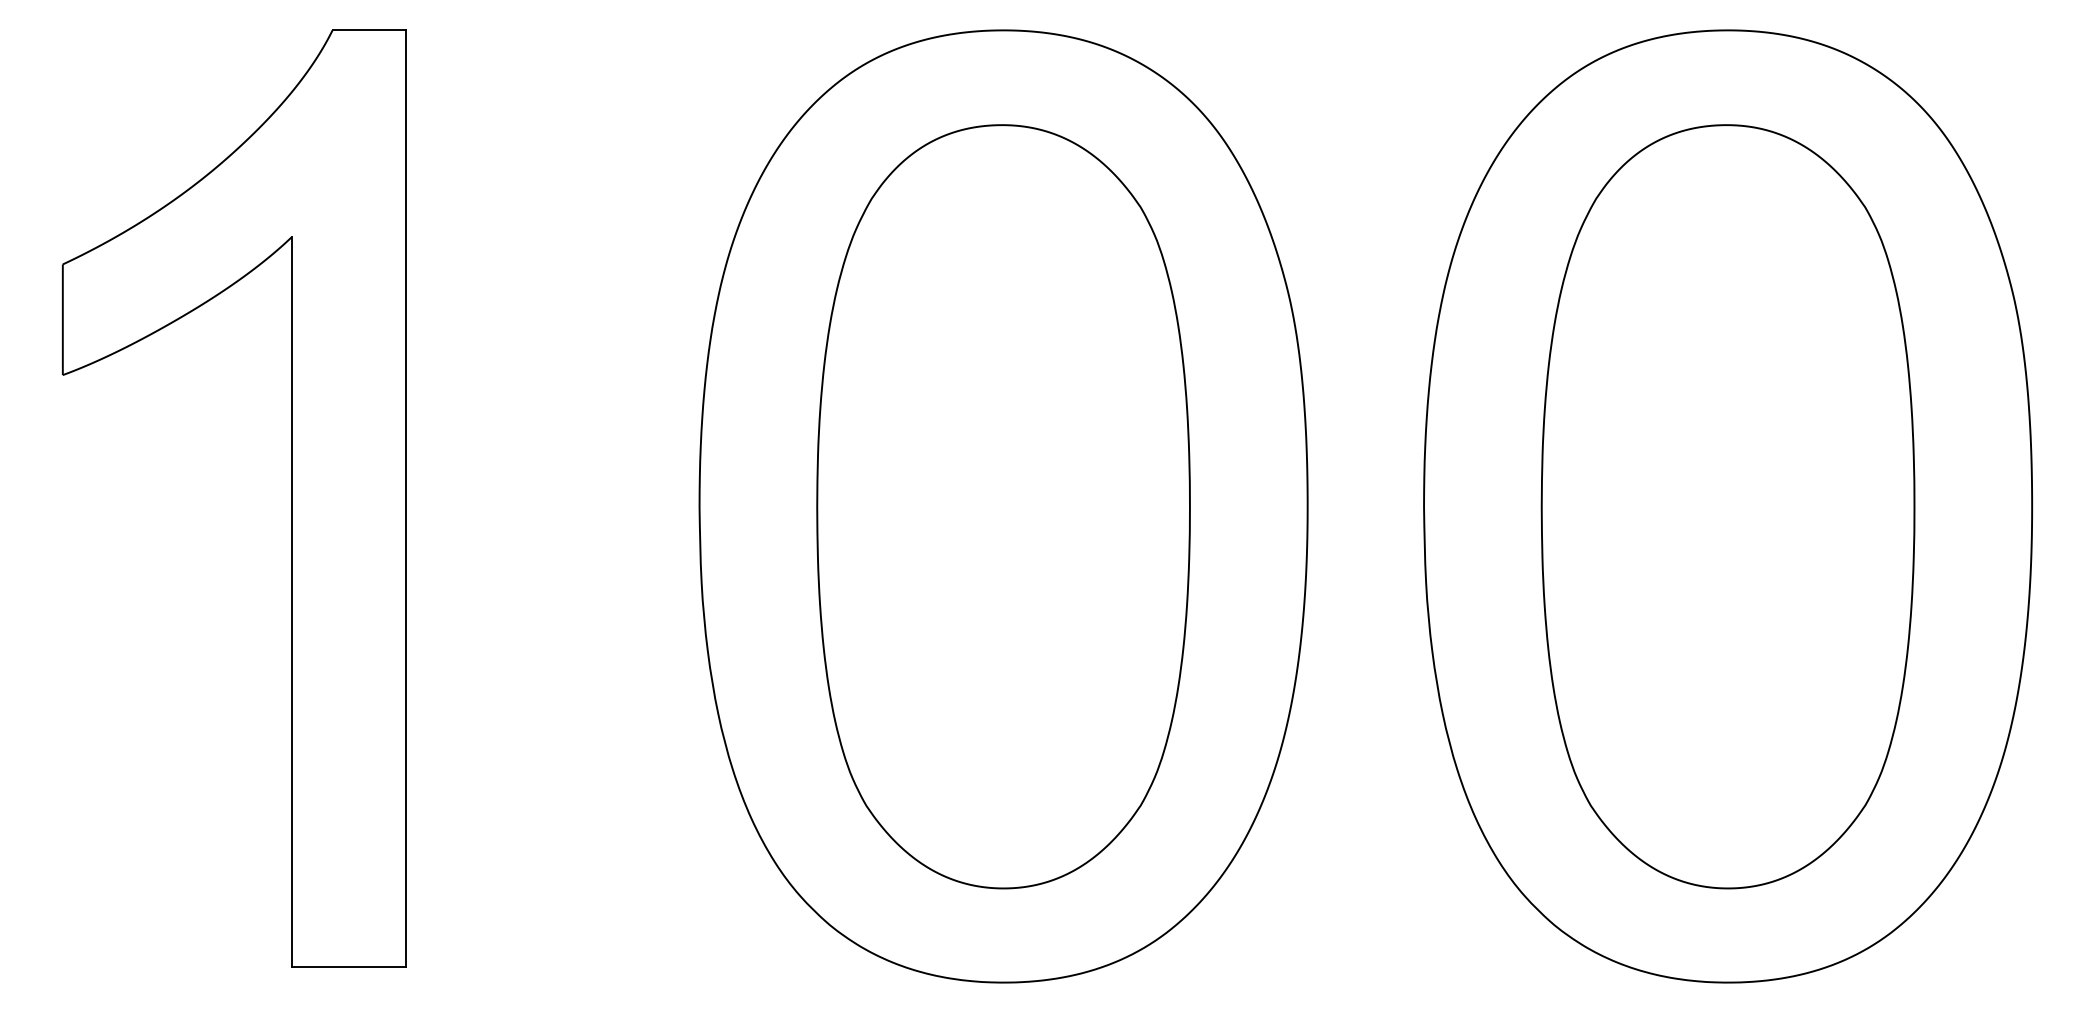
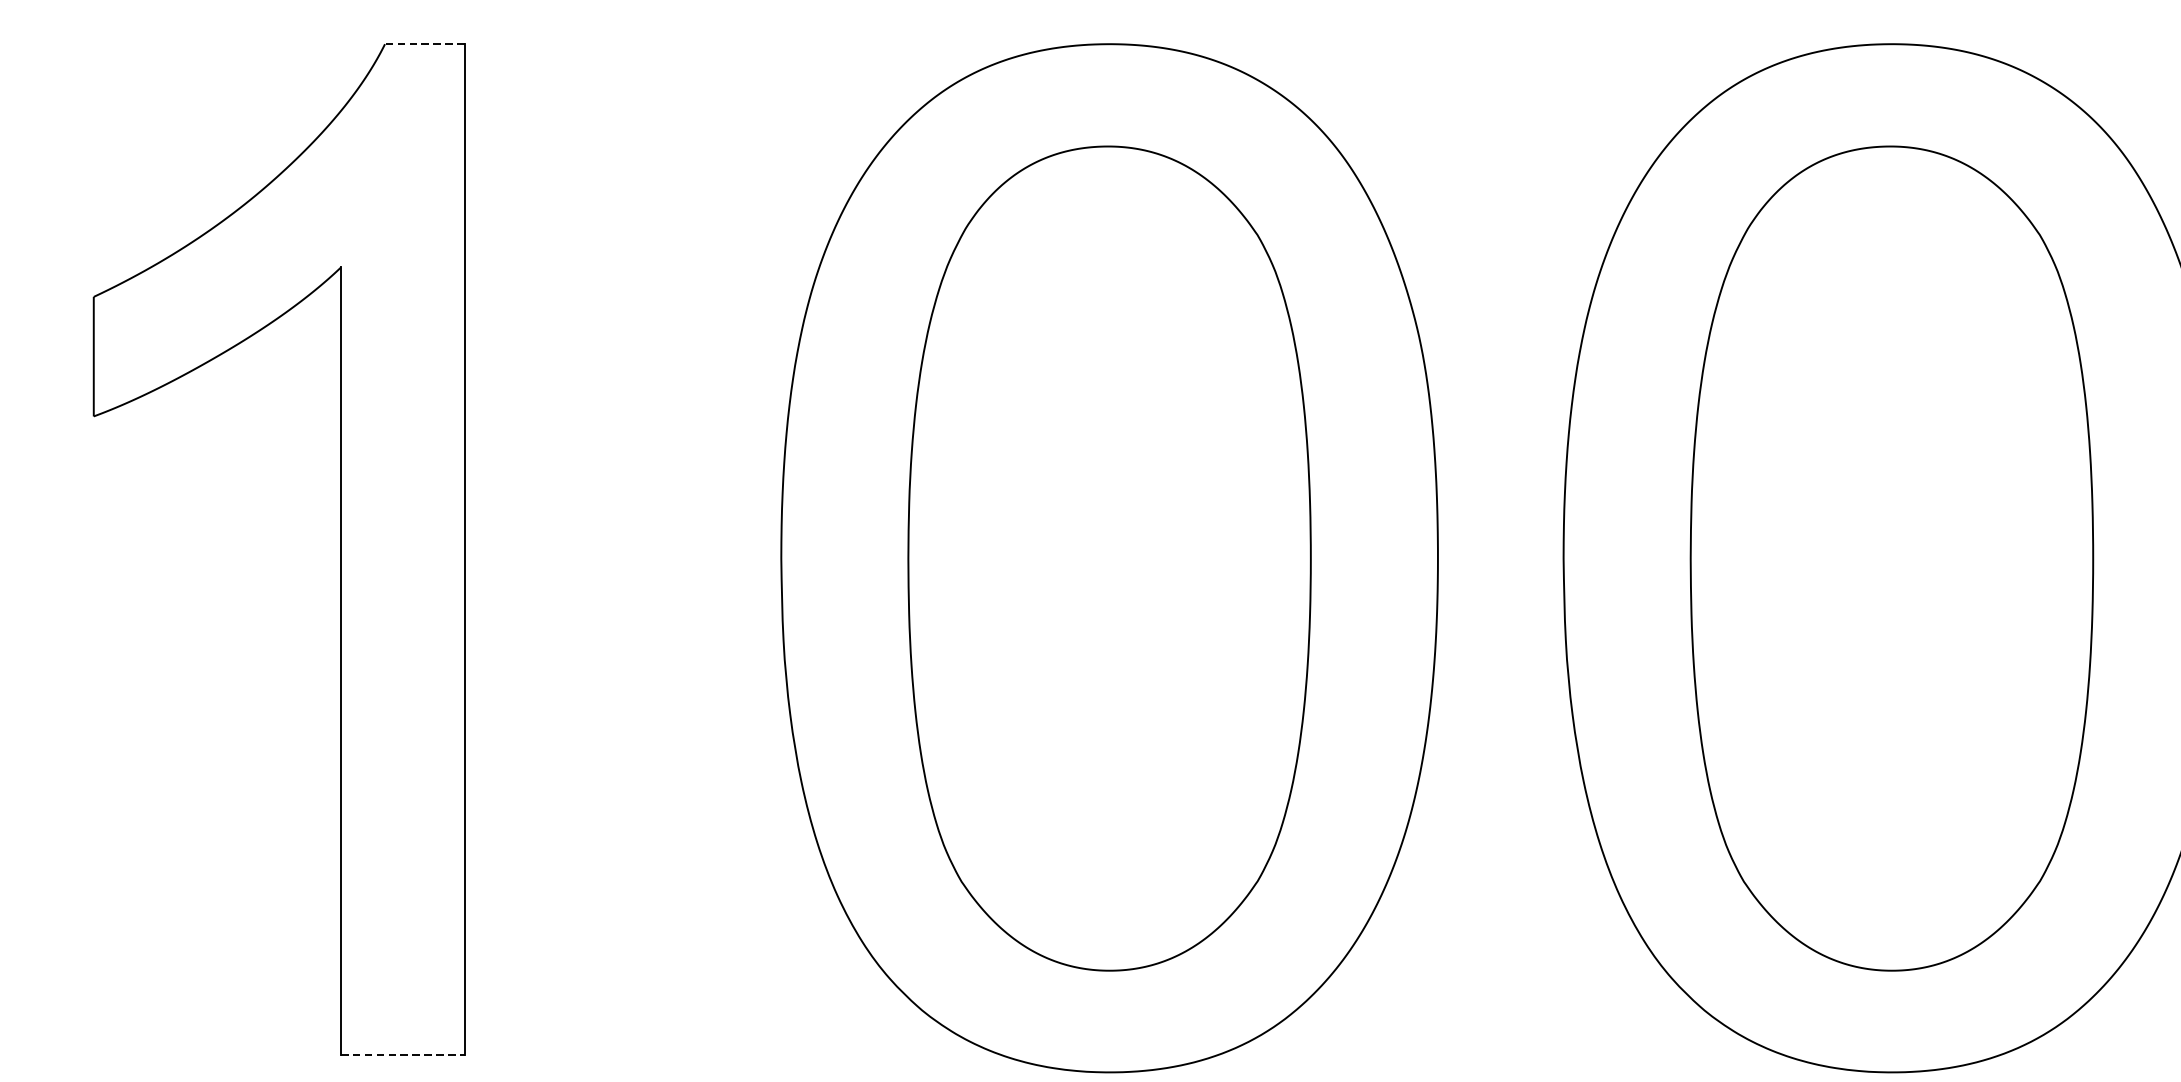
line: (369, 30) -> (424, 44), solid -> dashed
line: (349, 966) -> (403, 1055), solid -> dashed

